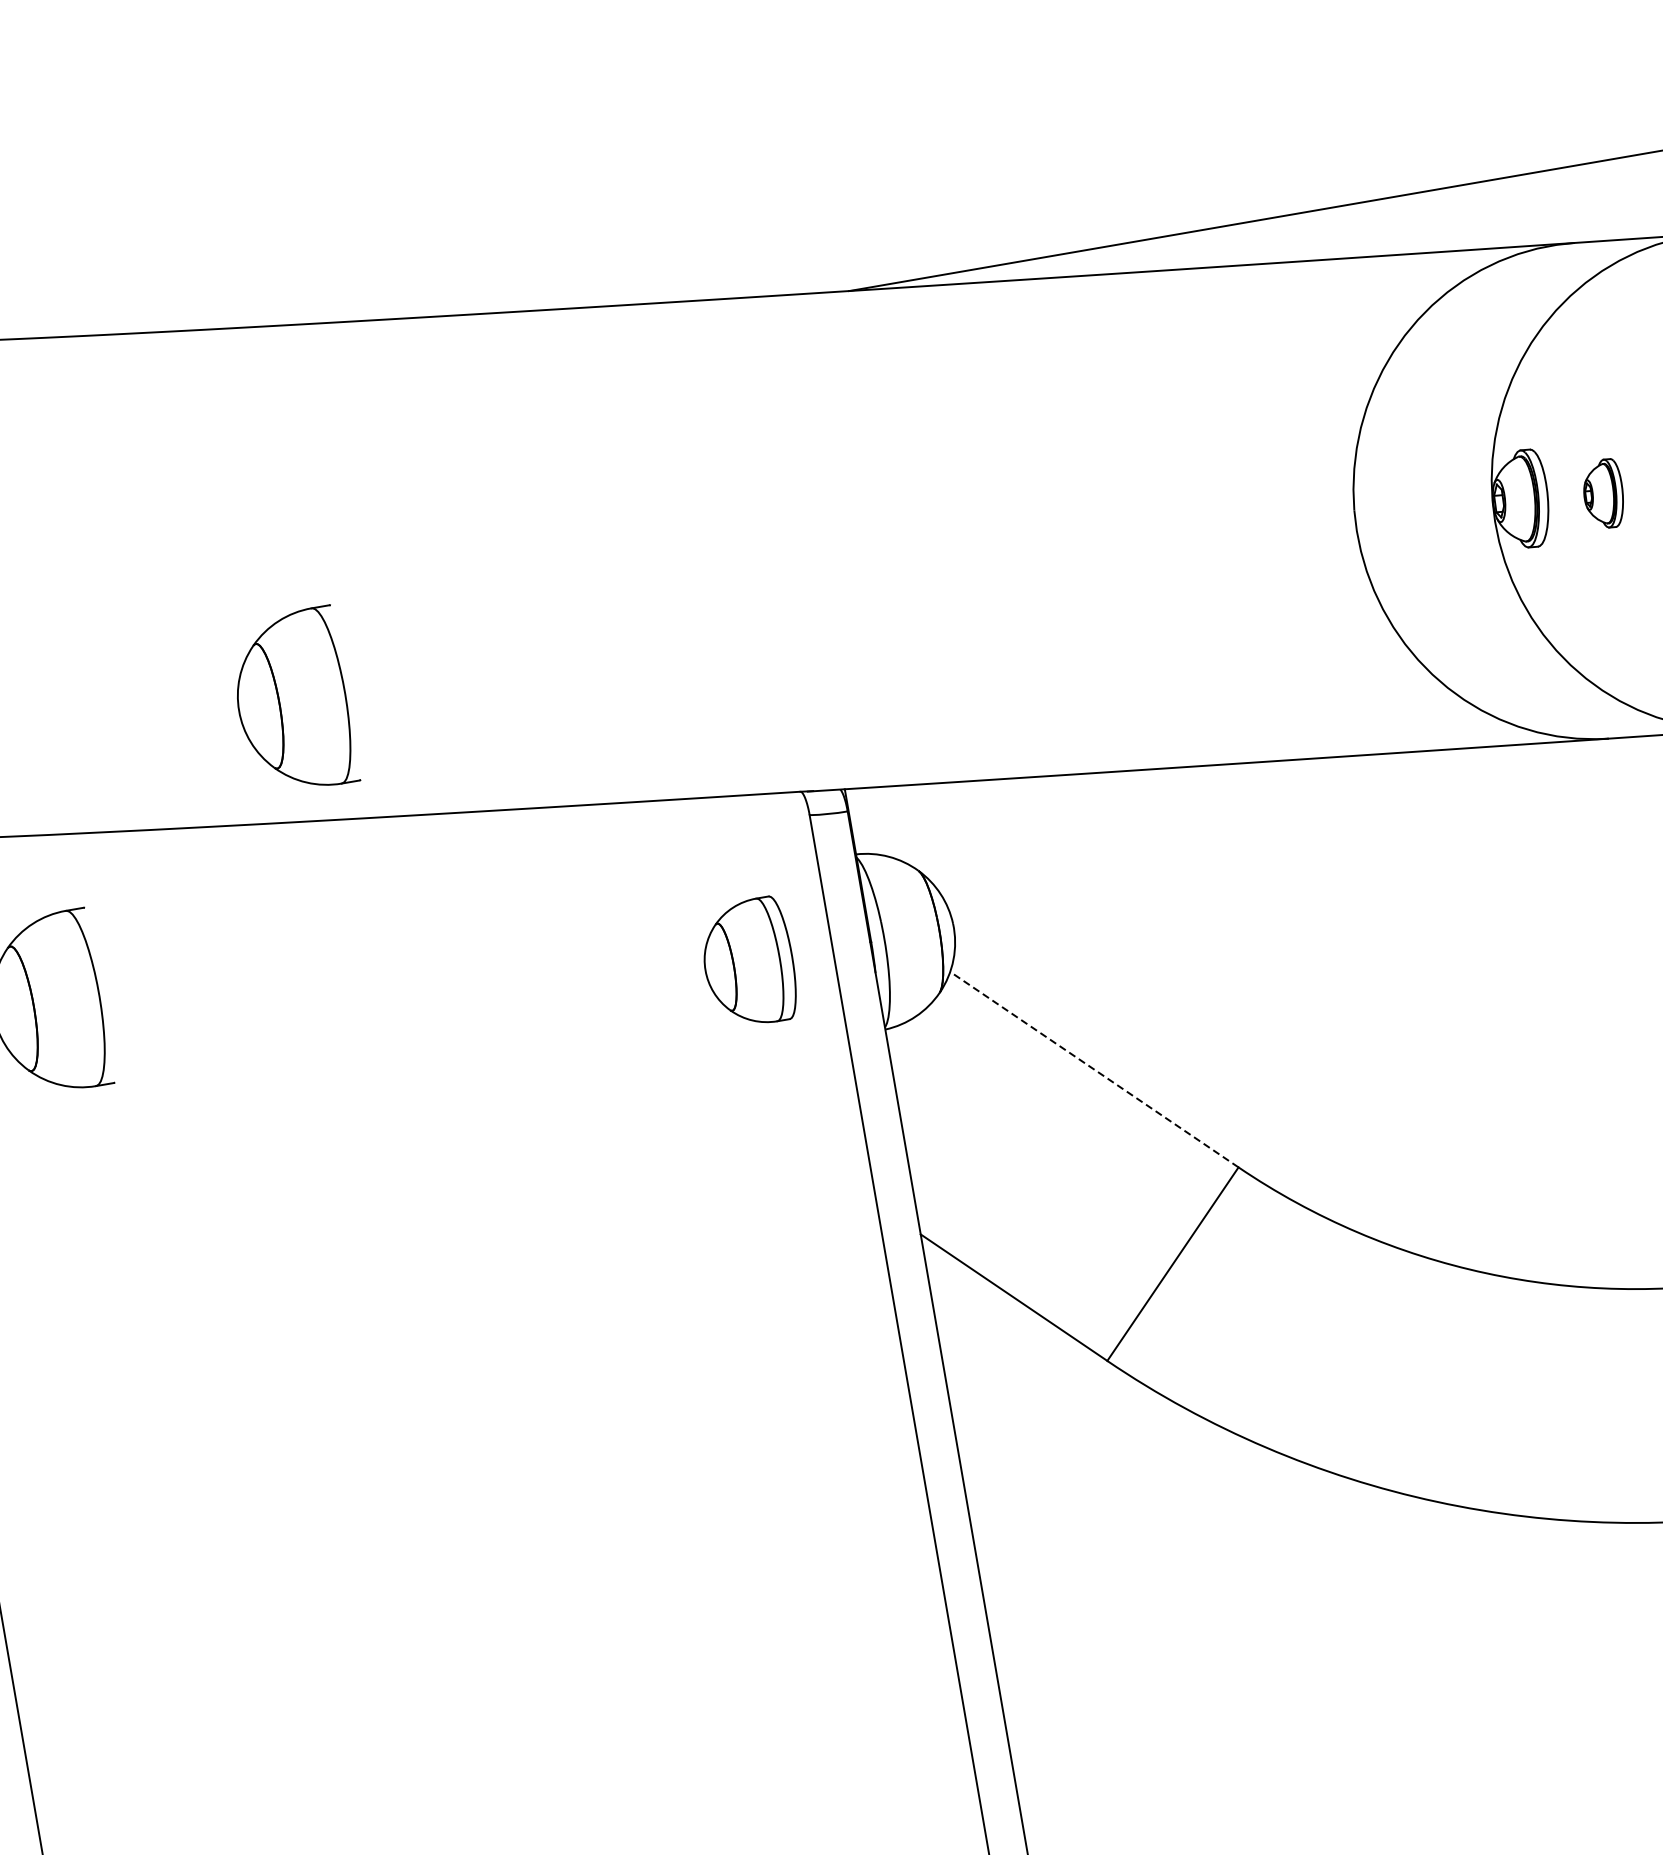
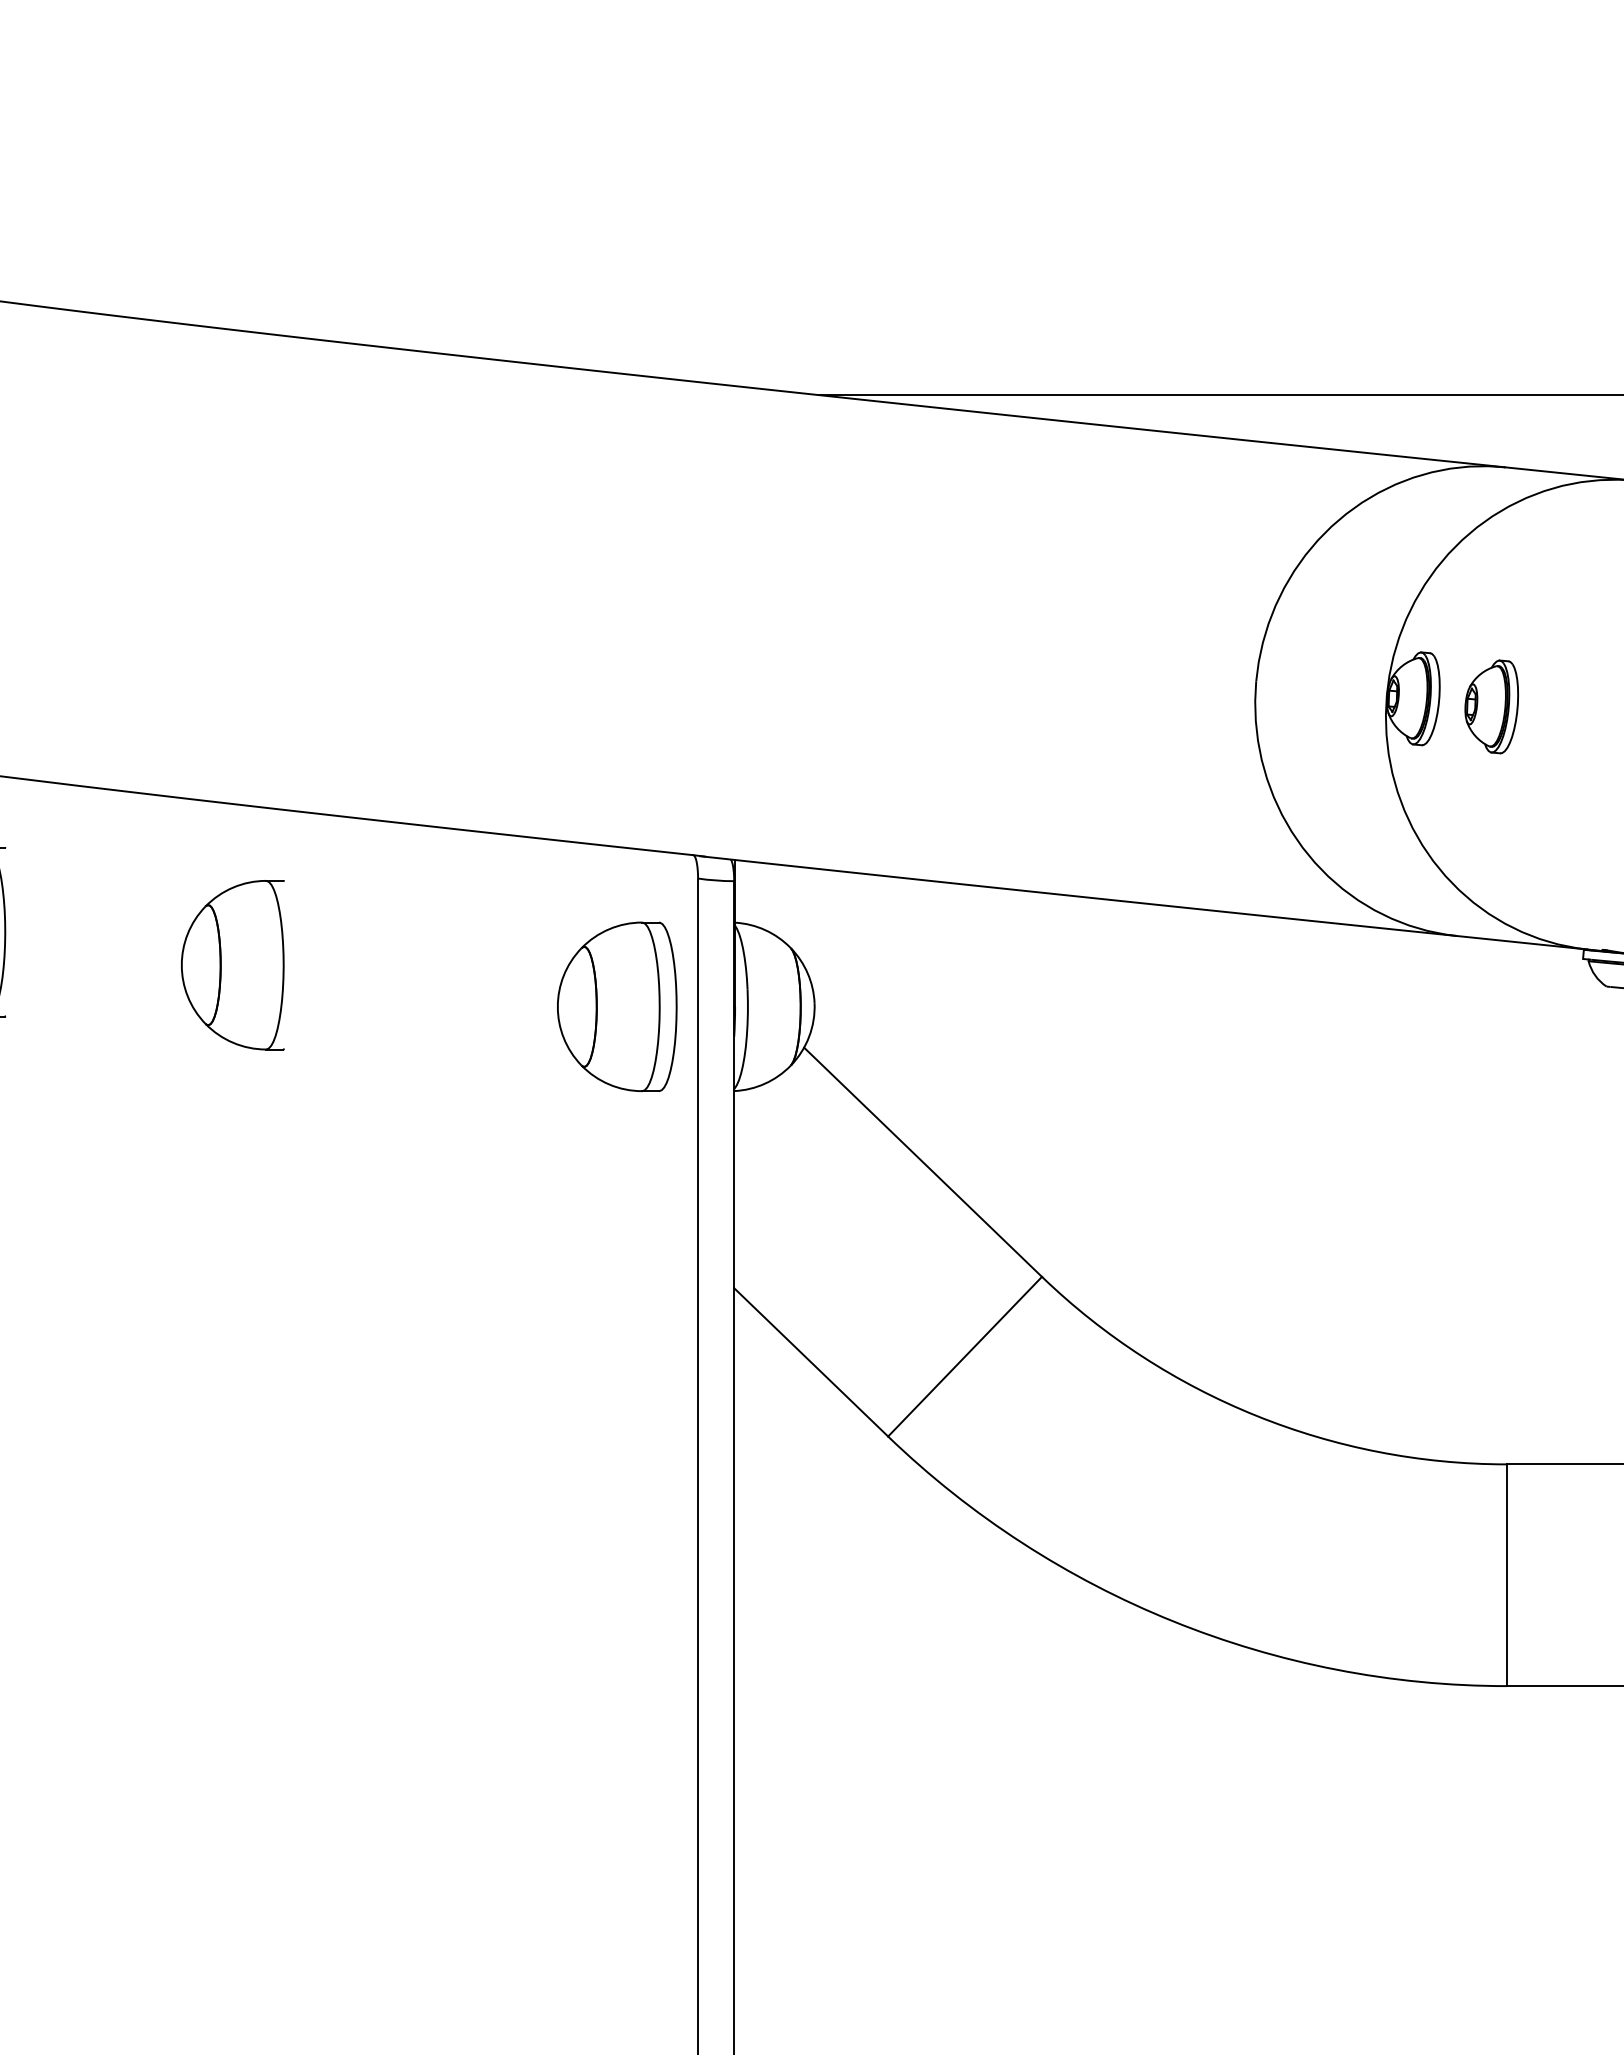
part: (1603, 493) -> (1491, 706), size x1.43
part: (291, 702) -> (232, 965), moved
part: (748, 962) -> (617, 1006), size x1.43
line: (1093, 1068) -> (922, 1161), dashed -> solid

